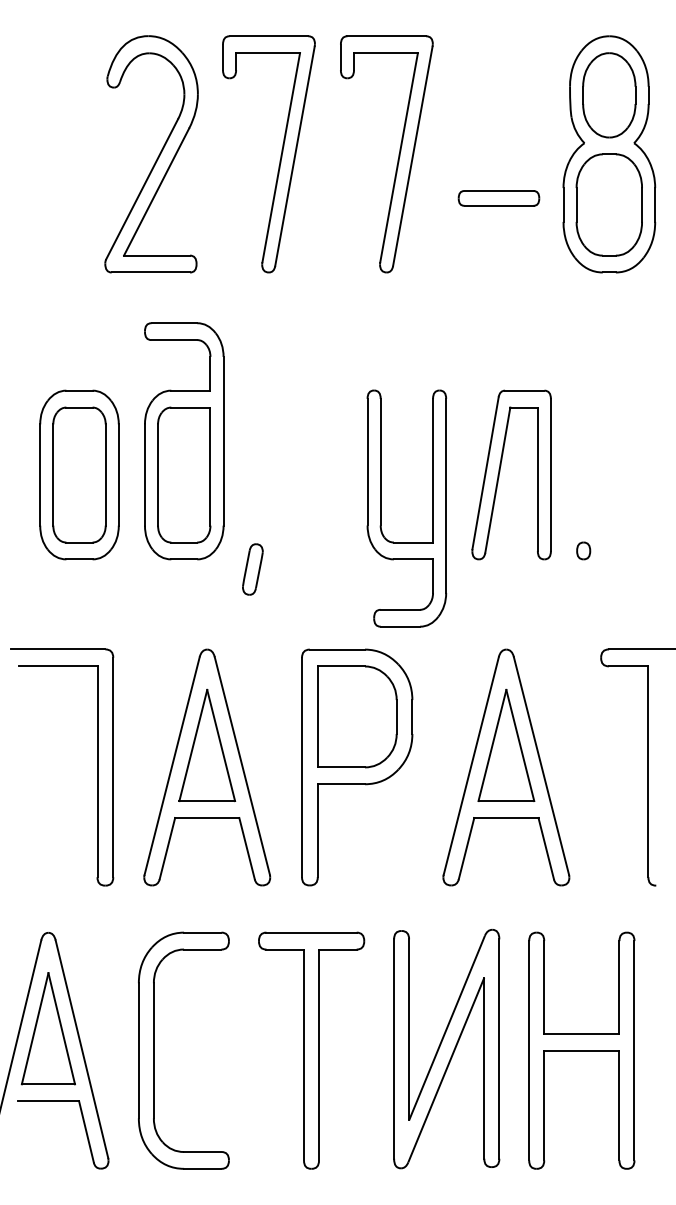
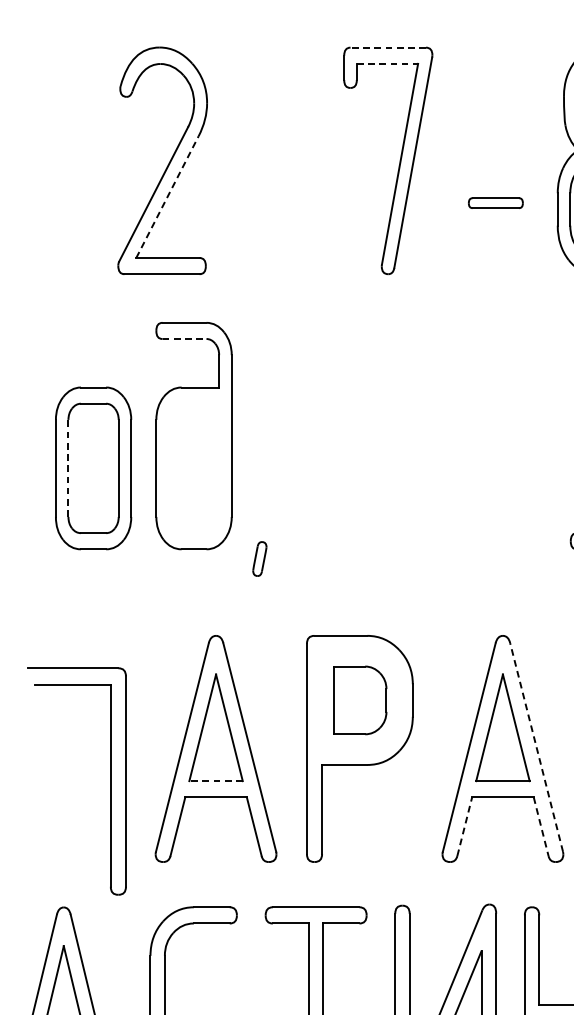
line: (386, 36) -> (387, 47), solid -> dashed
line: (385, 53) -> (387, 64), solid -> dashed
part: (280, 154) -> (286, 161), removed
line: (156, 191) -> (167, 196), solid -> dashed
part: (498, 198) -> (495, 203), size x0.7
line: (174, 340) -> (184, 339), solid -> dashed
part: (500, 472) -> (497, 466), removed
part: (184, 474) -> (194, 467), removed
line: (53, 475) -> (68, 468), solid -> dashed
part: (381, 508) -> (383, 500), removed
part: (252, 569) -> (259, 559), size x0.7
part: (357, 716) -> (360, 700), size x0.7
line: (541, 765) -> (536, 746), solid -> dashed
part: (97, 767) -> (110, 781), moved
line: (207, 801) -> (216, 781), solid -> dashed
line: (466, 848) -> (464, 826), solid -> dashed
line: (546, 848) -> (541, 826), solid -> dashed

